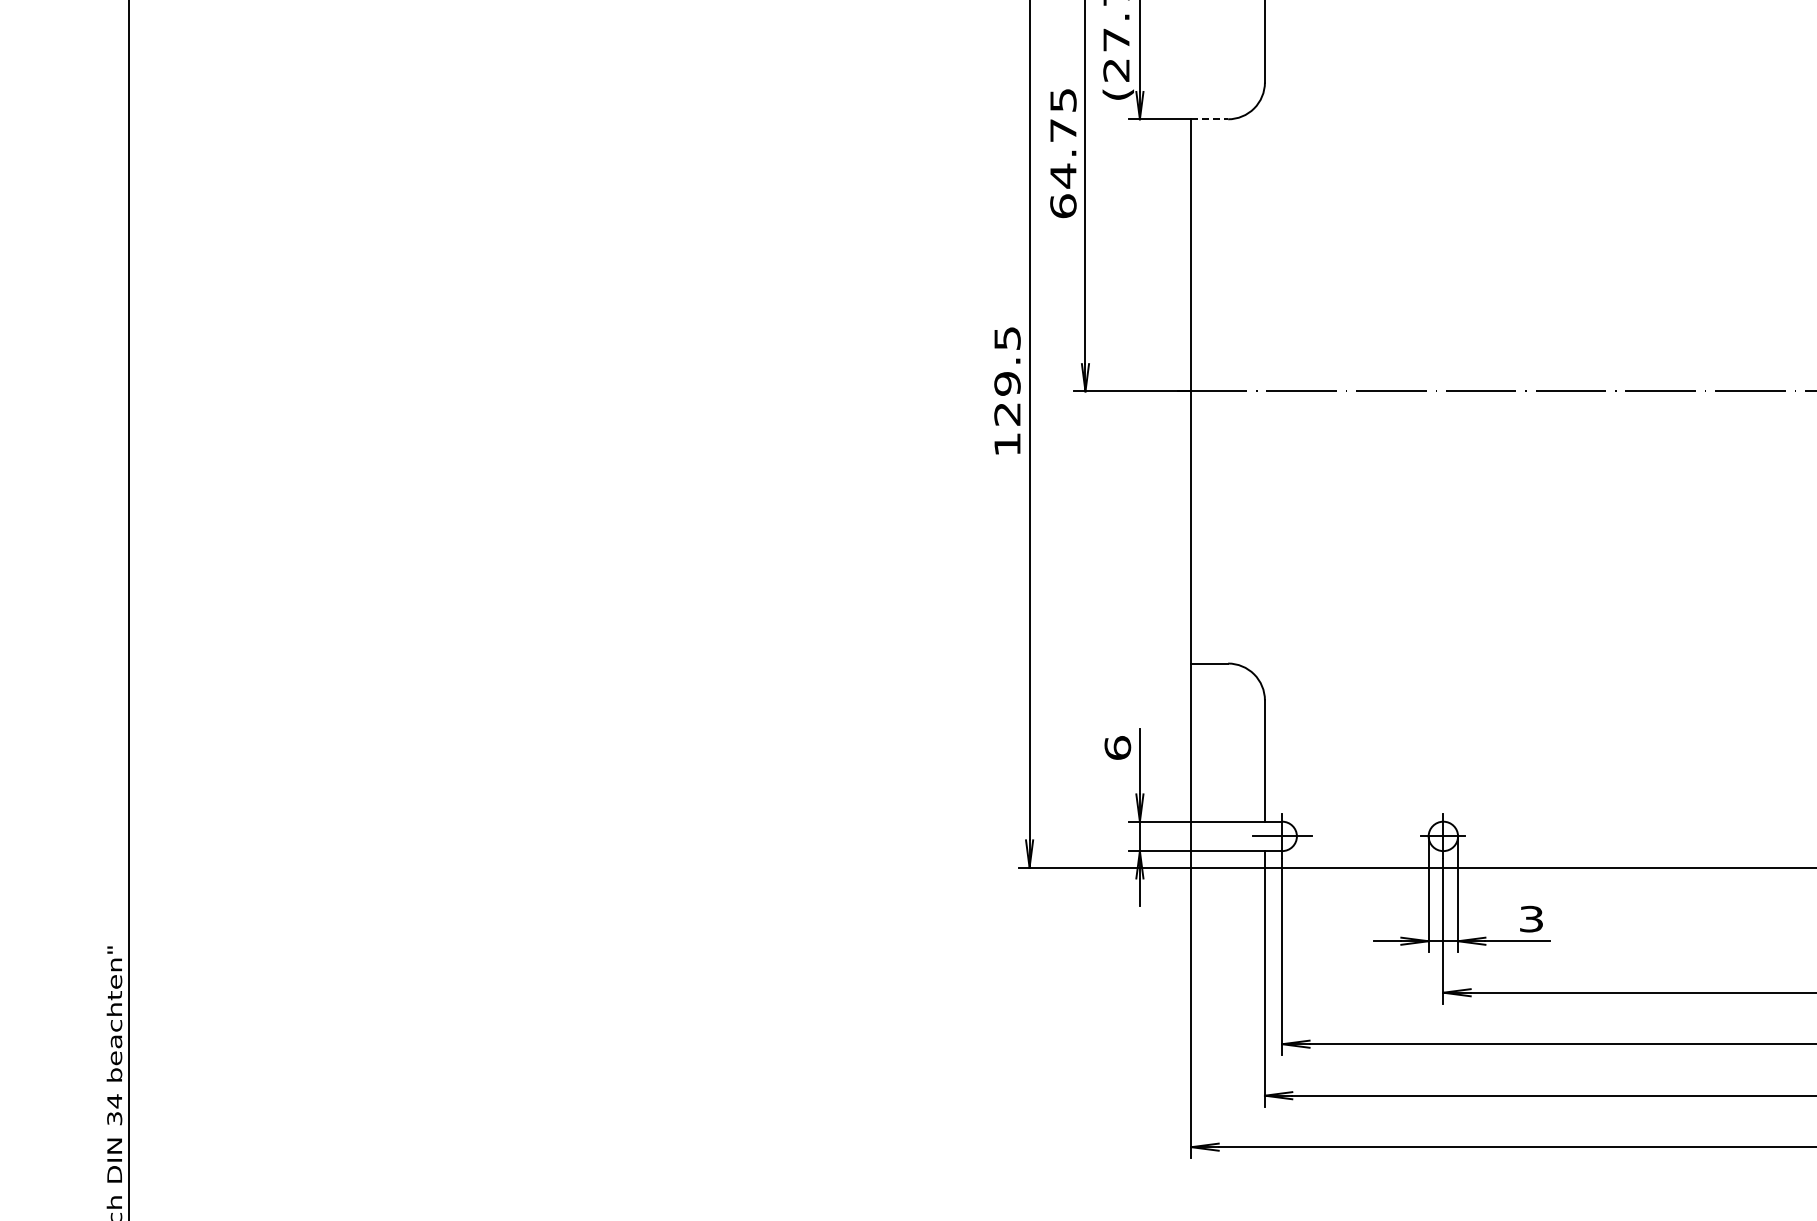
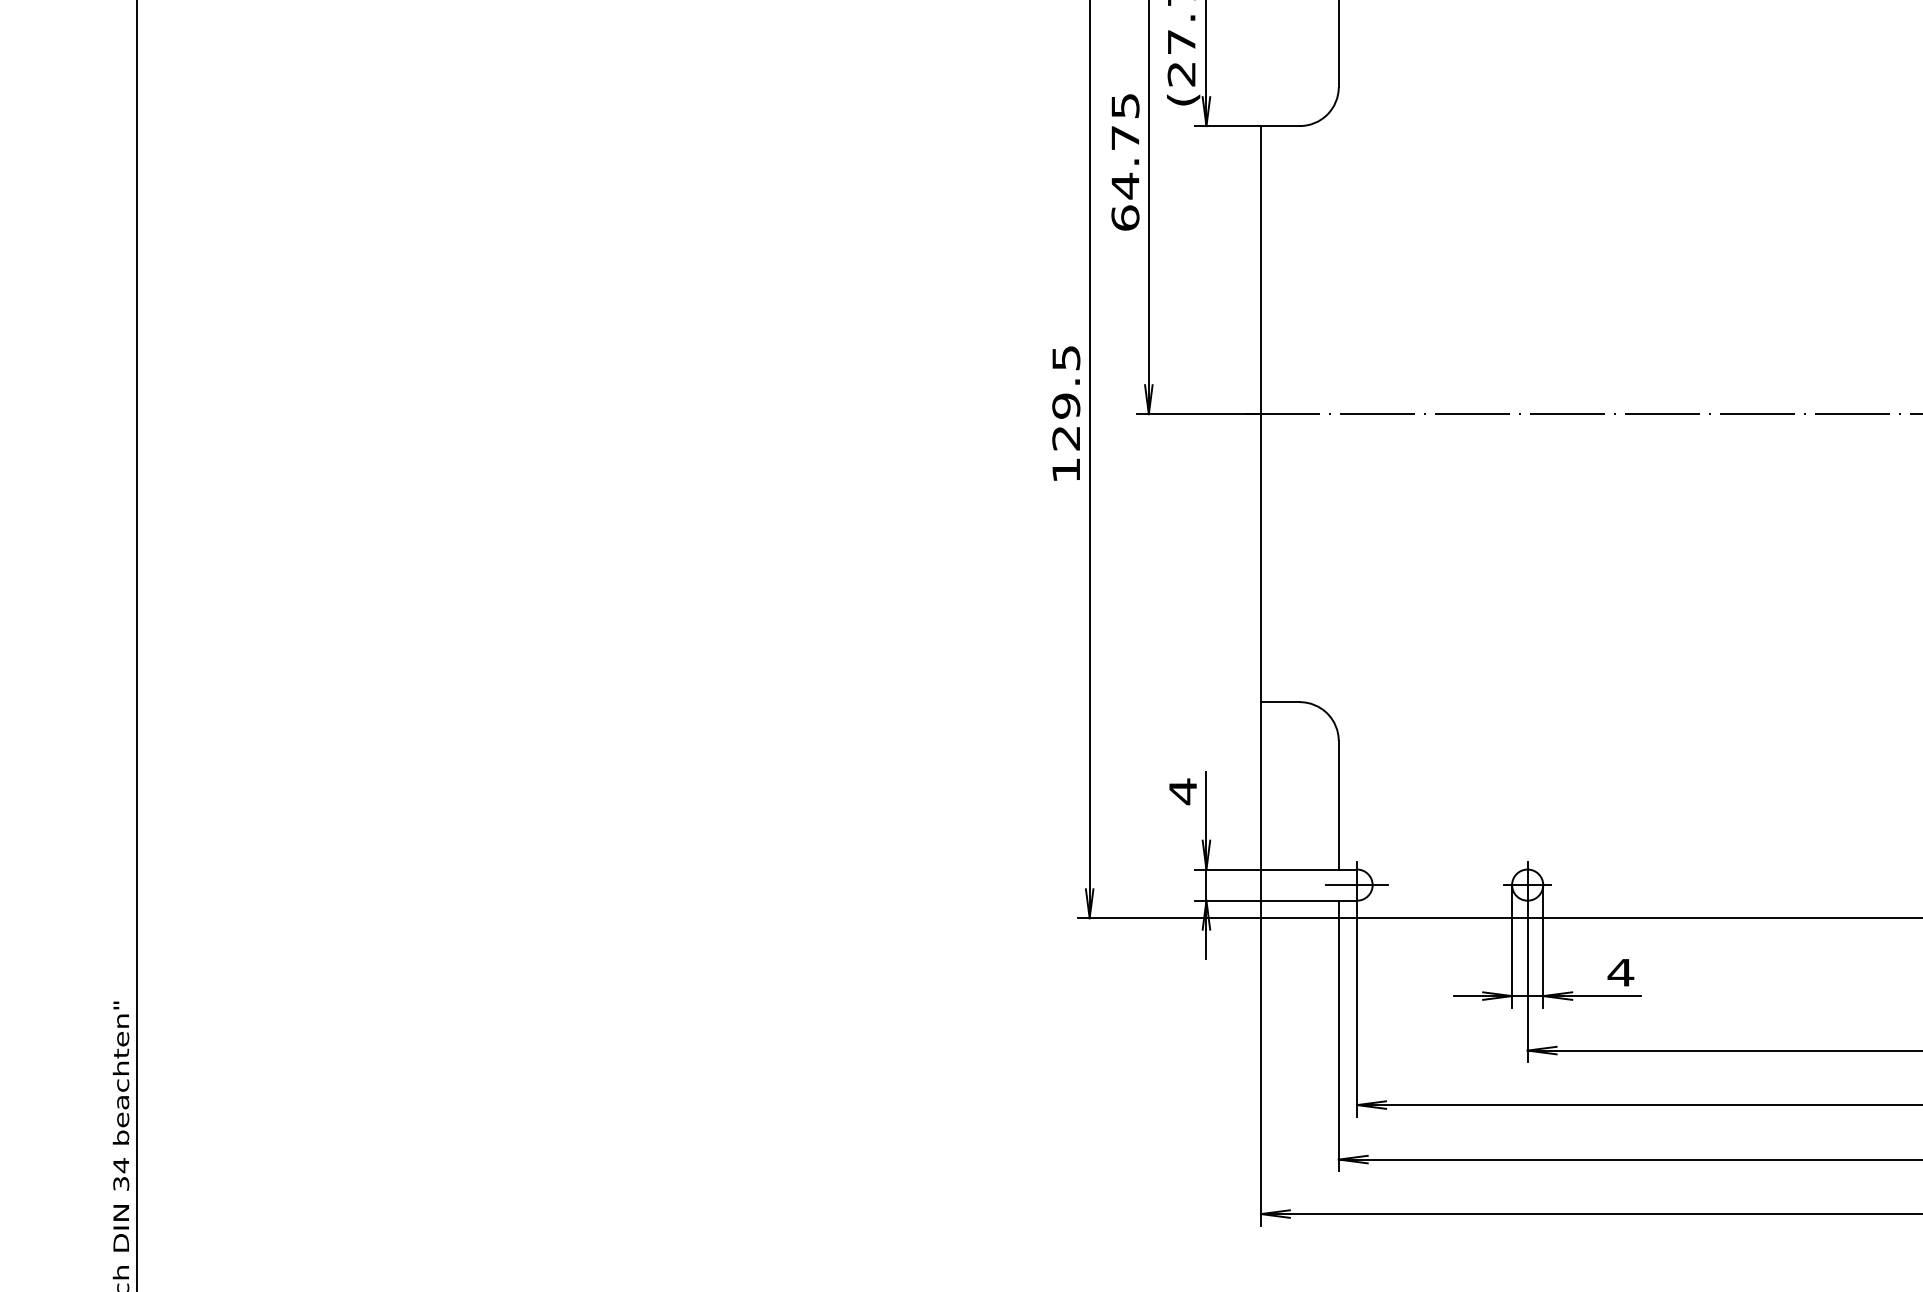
line: (1210, 119) -> (1281, 126), dashed -> solid
text: (1117, 747) -> (1182, 791), 6 -> 4
text: (1531, 918) -> (1620, 972), 3 -> 4

